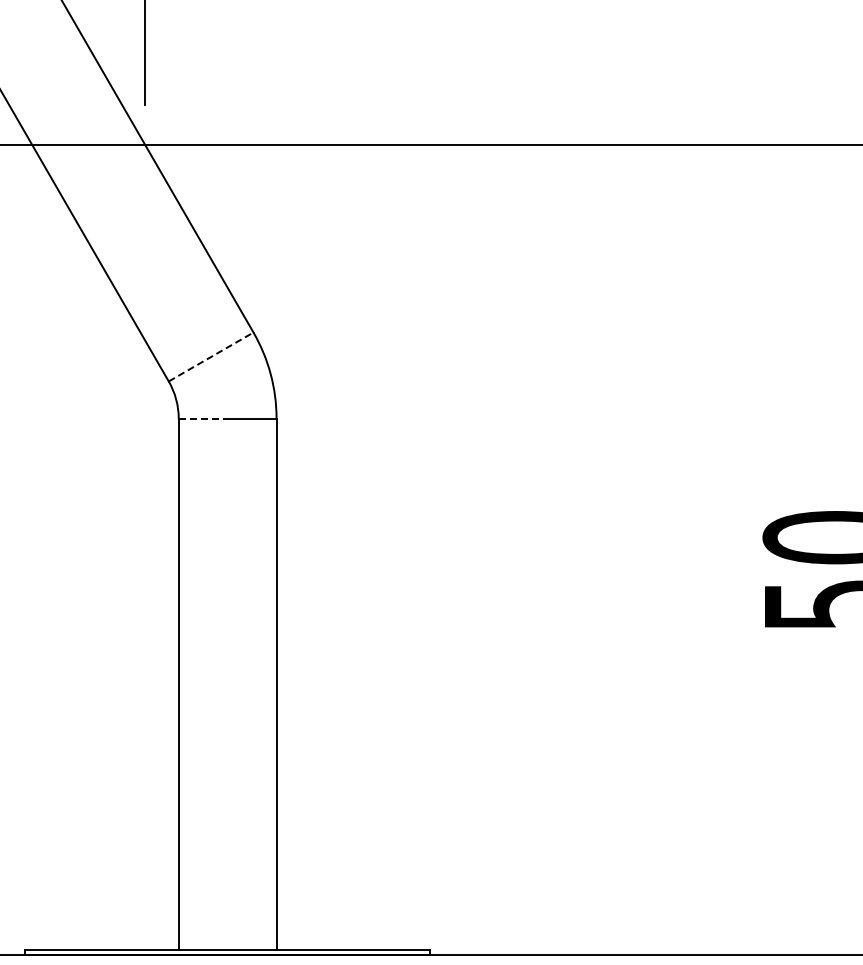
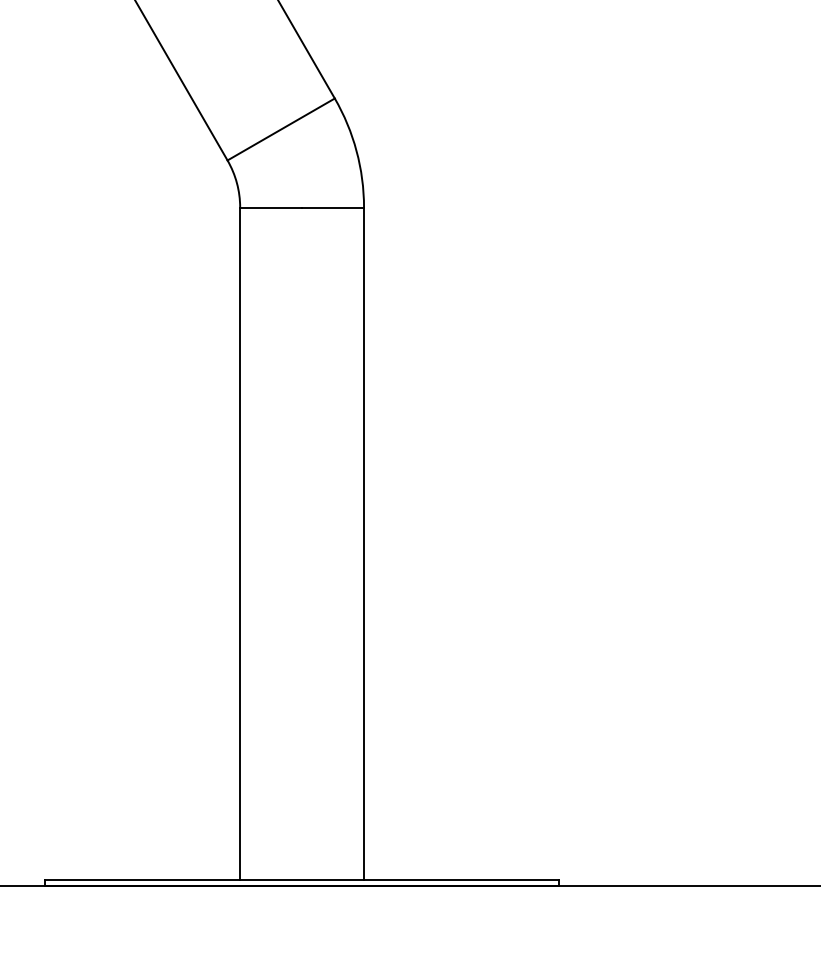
line: (211, 356) -> (281, 128), dashed -> solid
line: (203, 418) -> (271, 207), dashed -> solid

